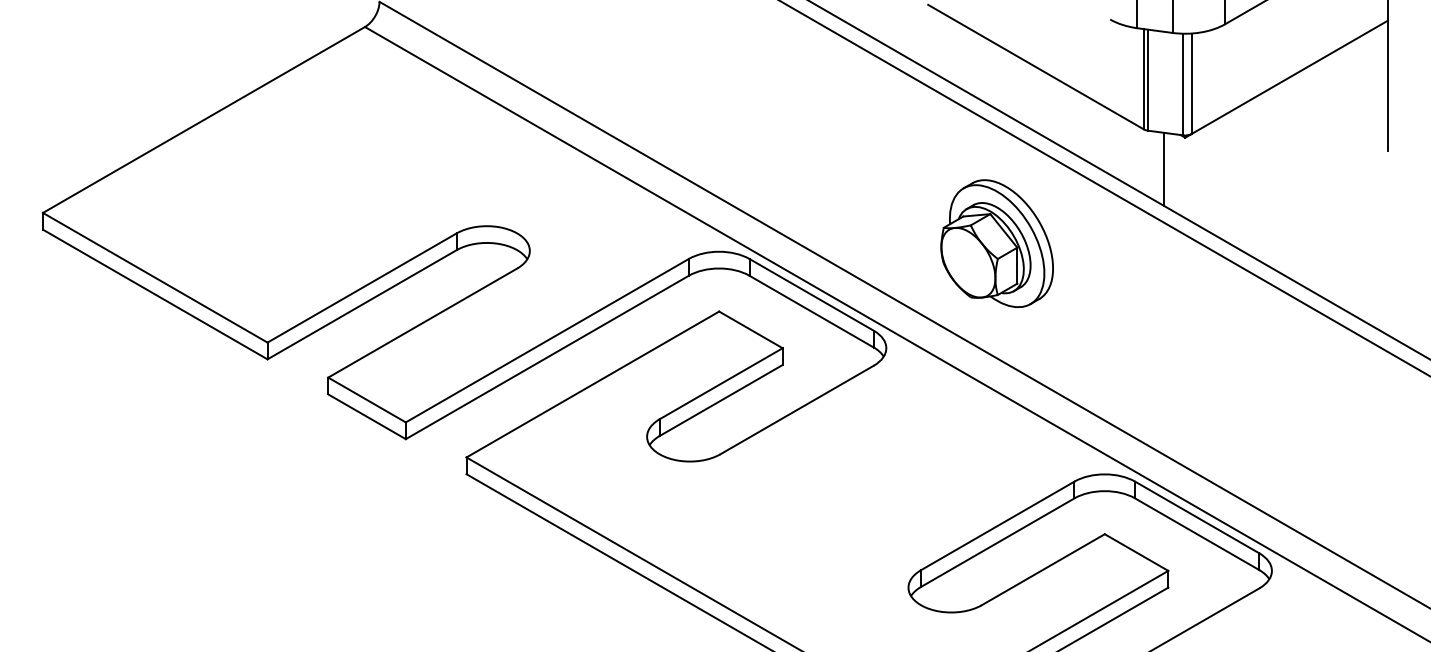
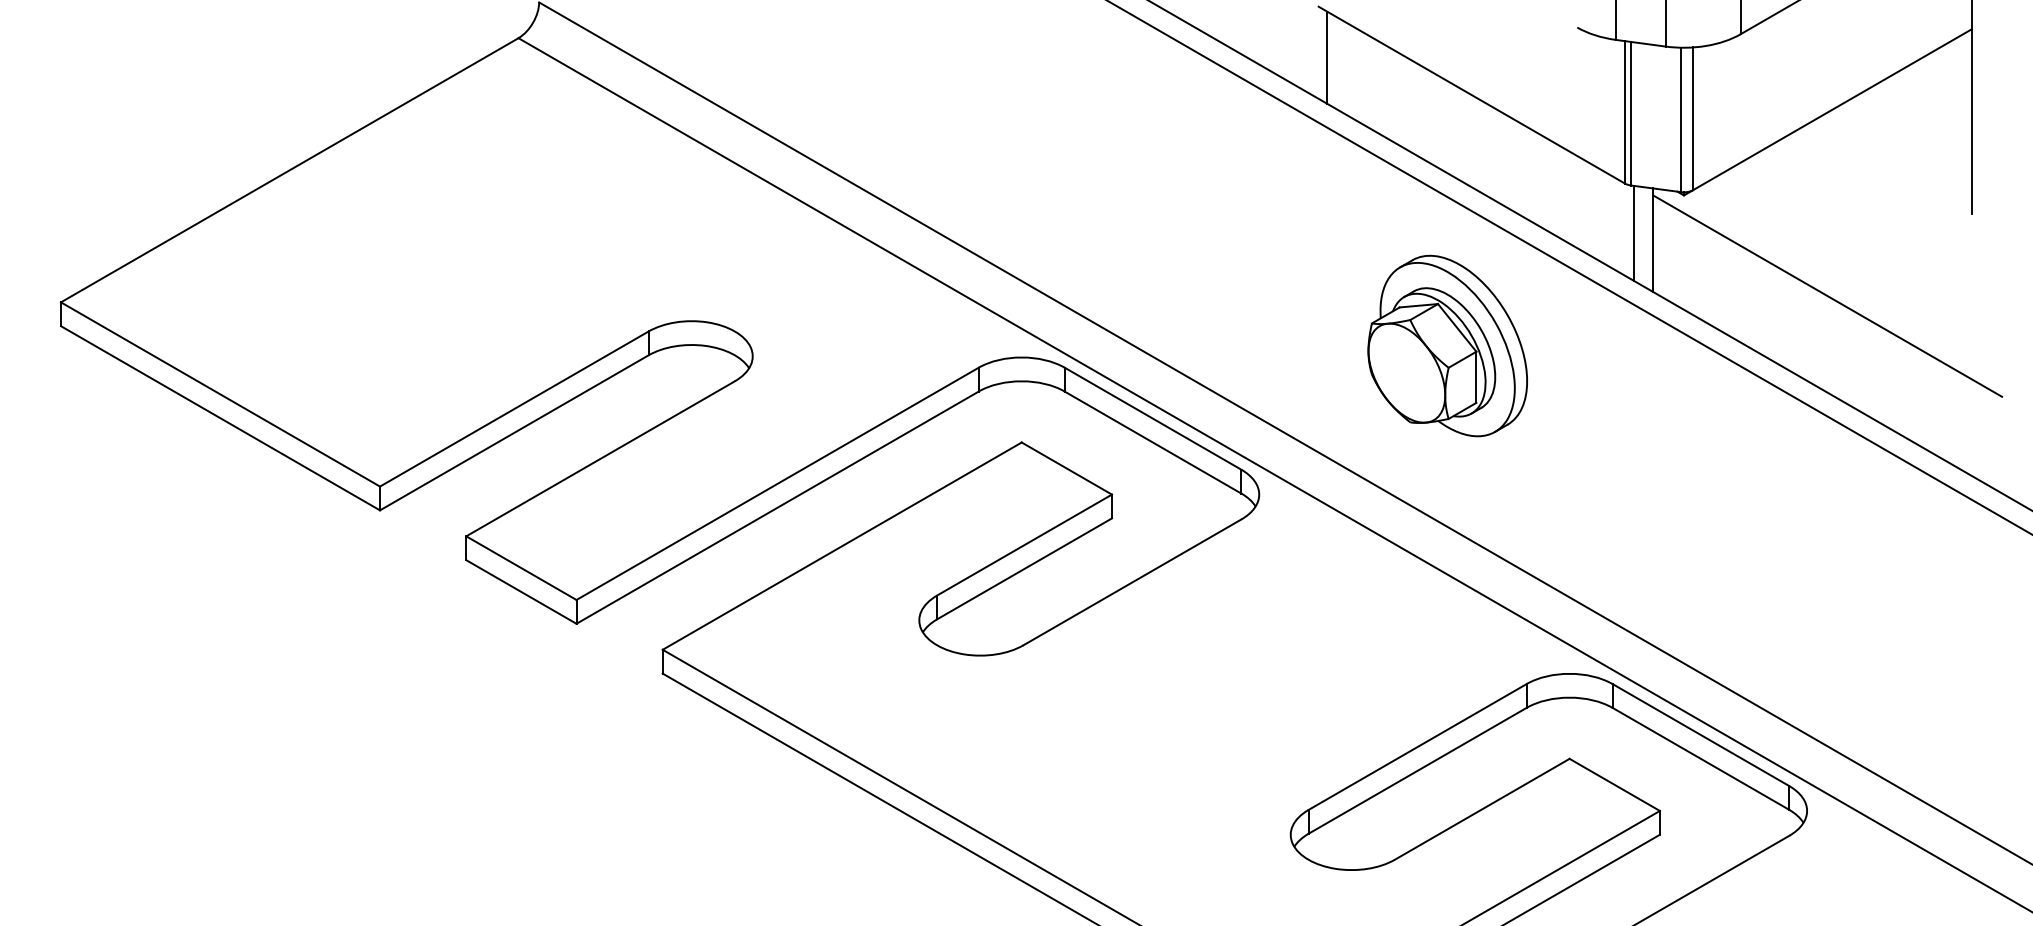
line: (934, 40) -> (1327, 57), added
line: (1150, 163) -> (1634, 232), added
line: (1286, 208) -> (1827, 295), added
part: (997, 243) -> (1447, 345), moved

